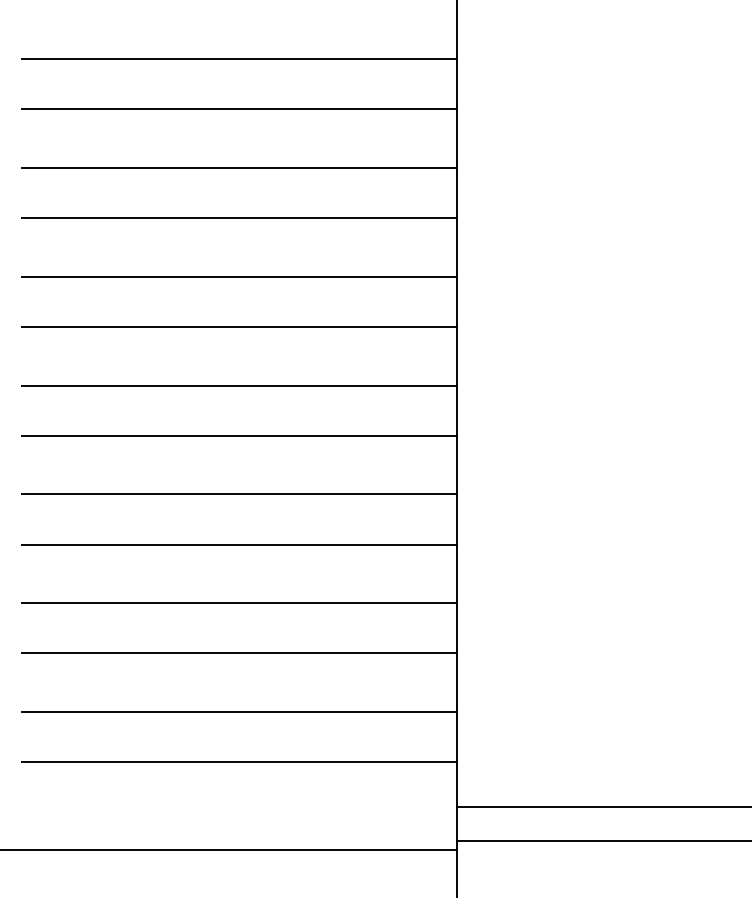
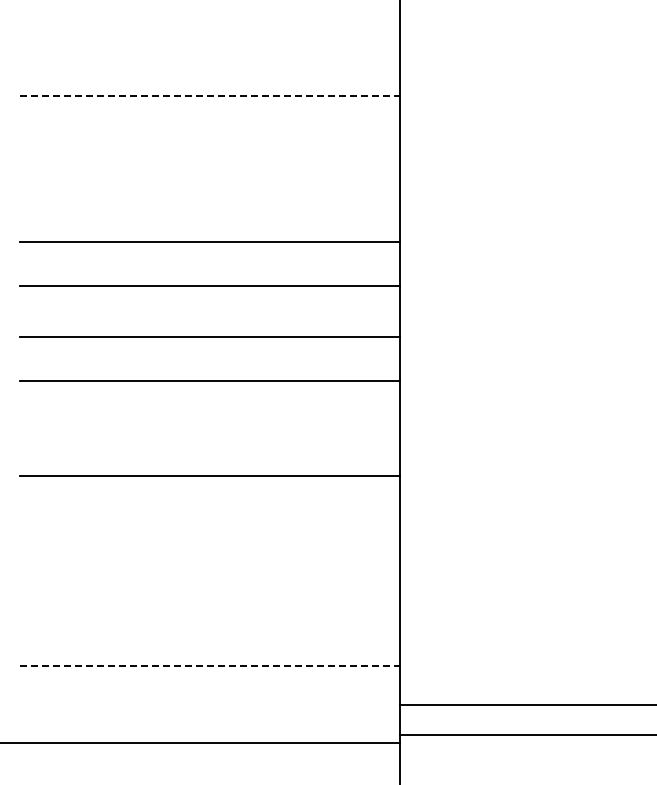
line: (239, 58) -> (209, 51), removed
line: (240, 109) -> (210, 95), solid -> dashed
line: (239, 167) -> (209, 146), removed
line: (239, 217) -> (209, 190), removed
line: (239, 494) -> (209, 432), removed
line: (239, 603) -> (209, 527), removed
line: (239, 653) -> (209, 571), removed
line: (239, 712) -> (209, 622), removed
line: (240, 762) -> (210, 666), solid -> dashed

